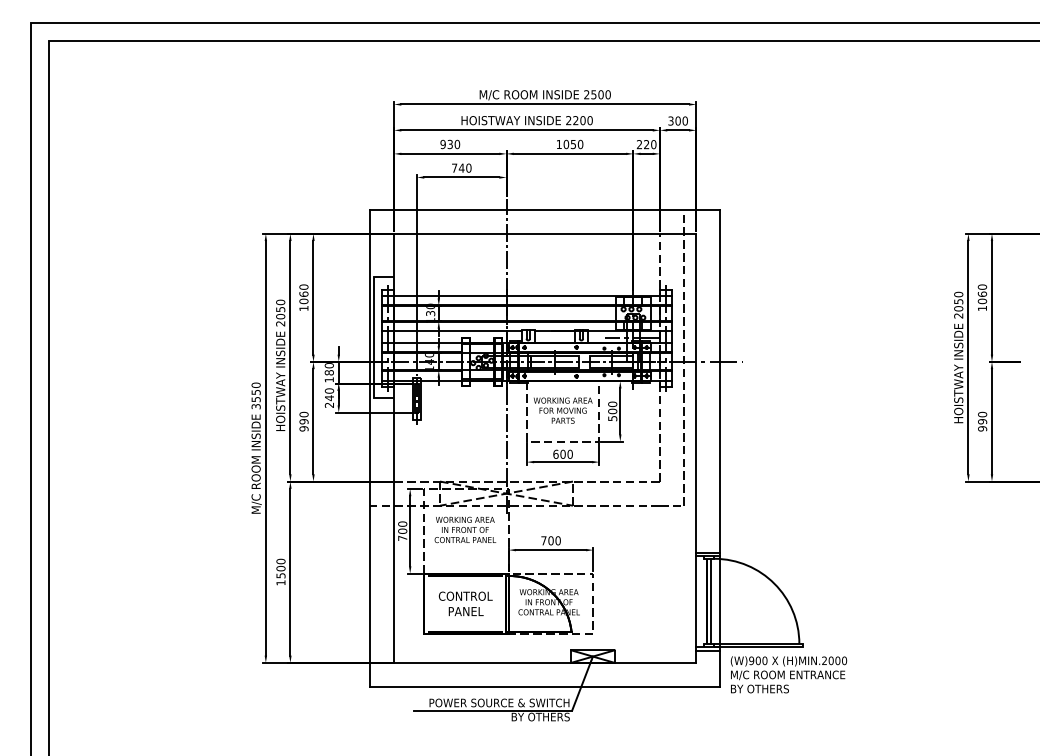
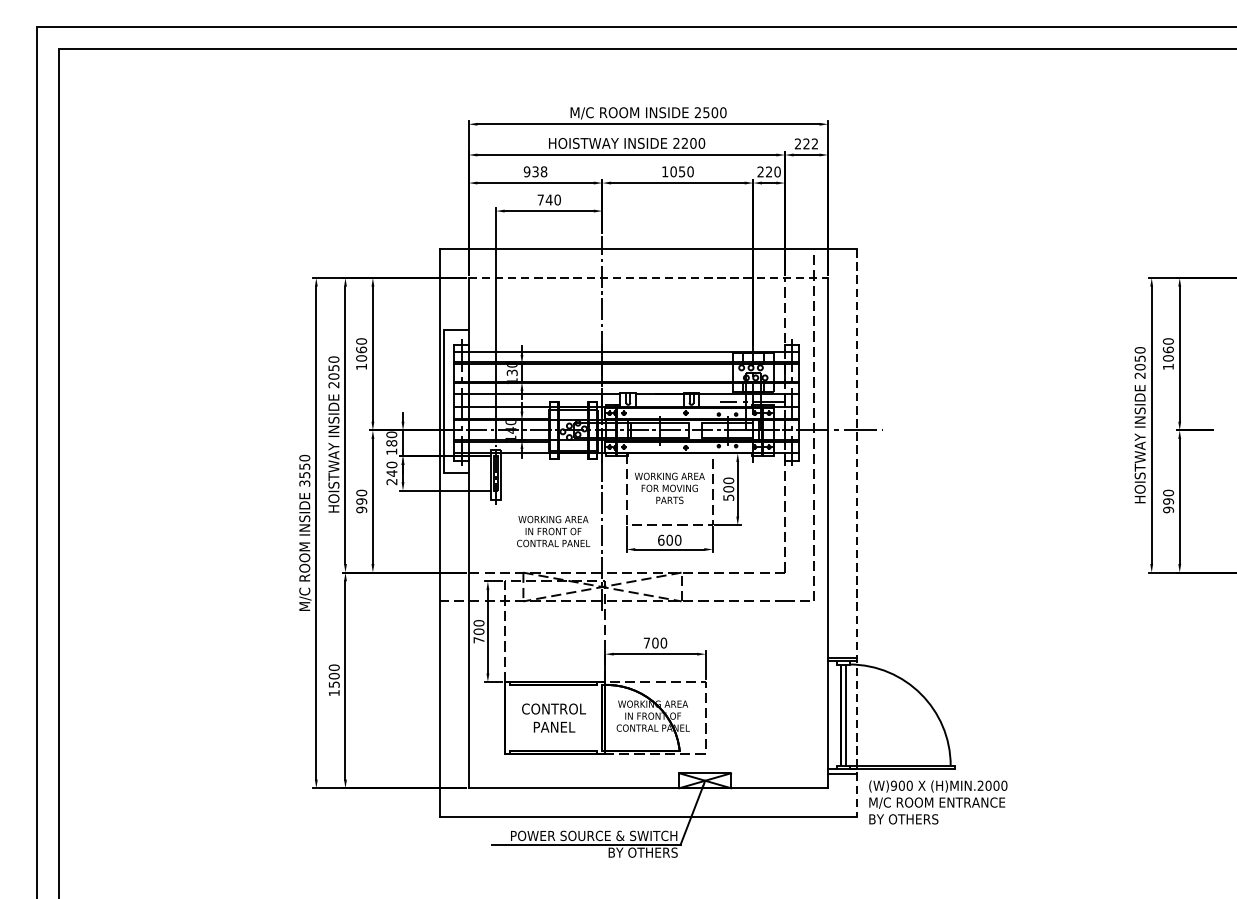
text: (677, 120) -> (805, 143), 300 -> 222
text: (457, 144) -> (544, 171), 930 -> 938
line: (545, 233) -> (648, 277), solid -> dashed
line: (720, 448) -> (856, 533), solid -> dashed
text: (465, 529) -> (553, 530), moved

